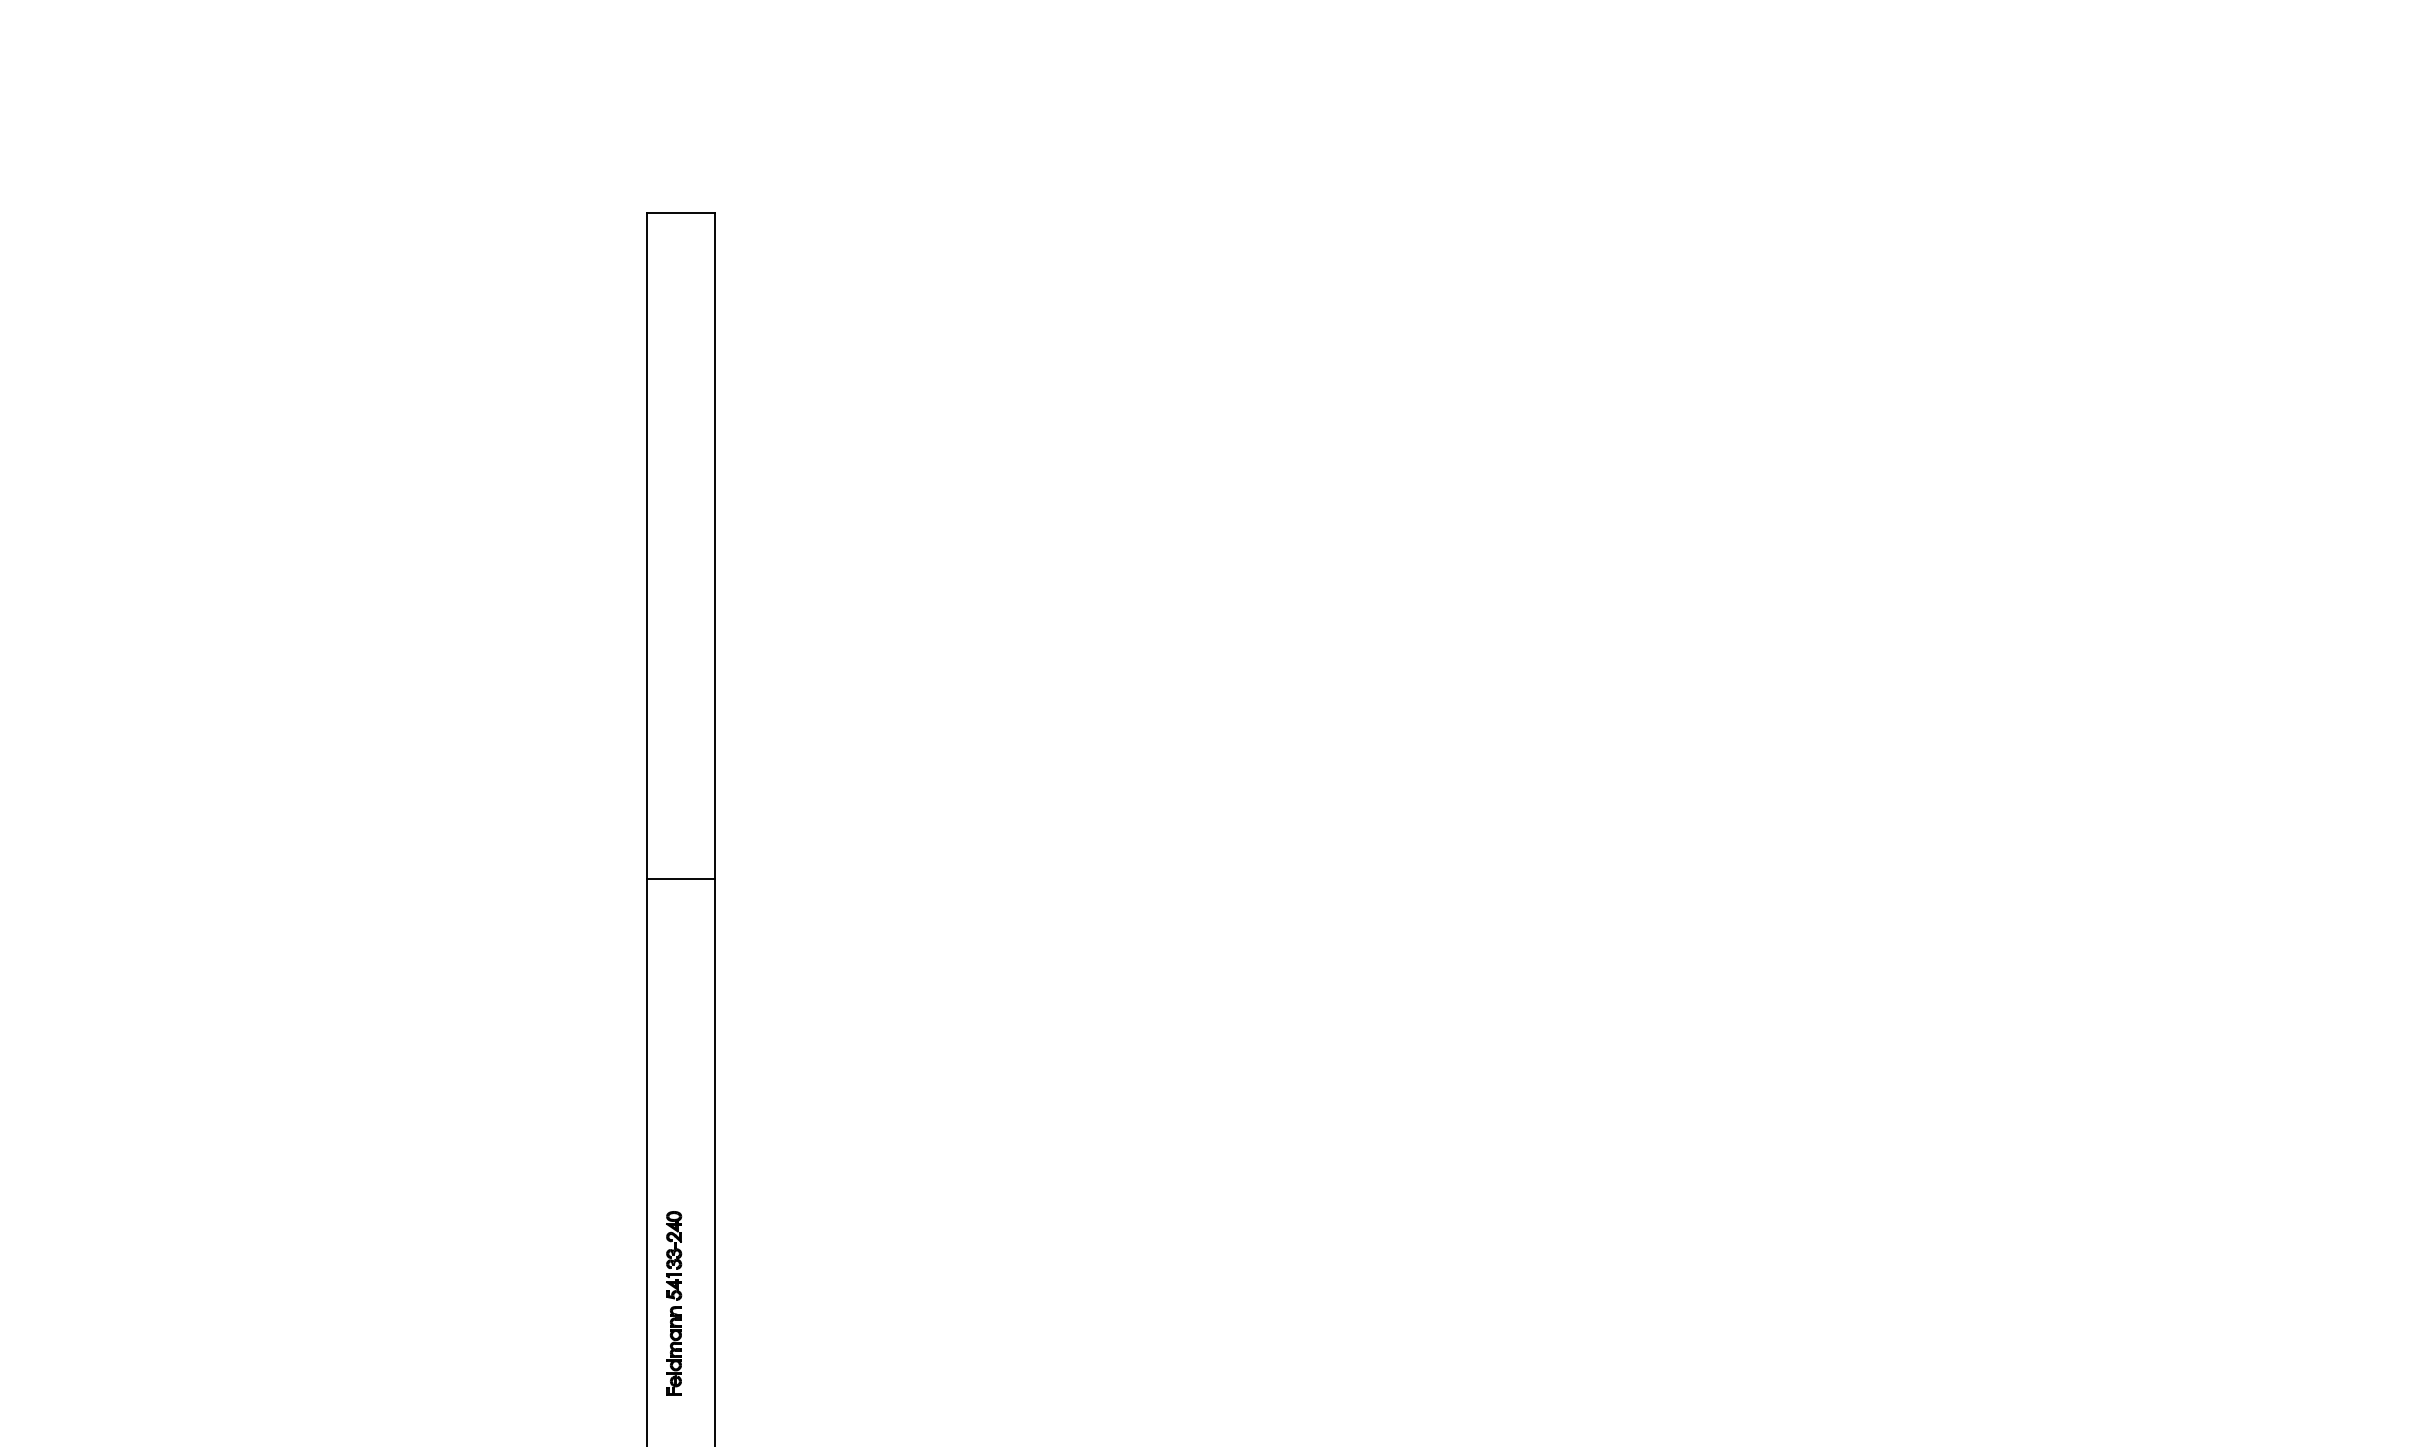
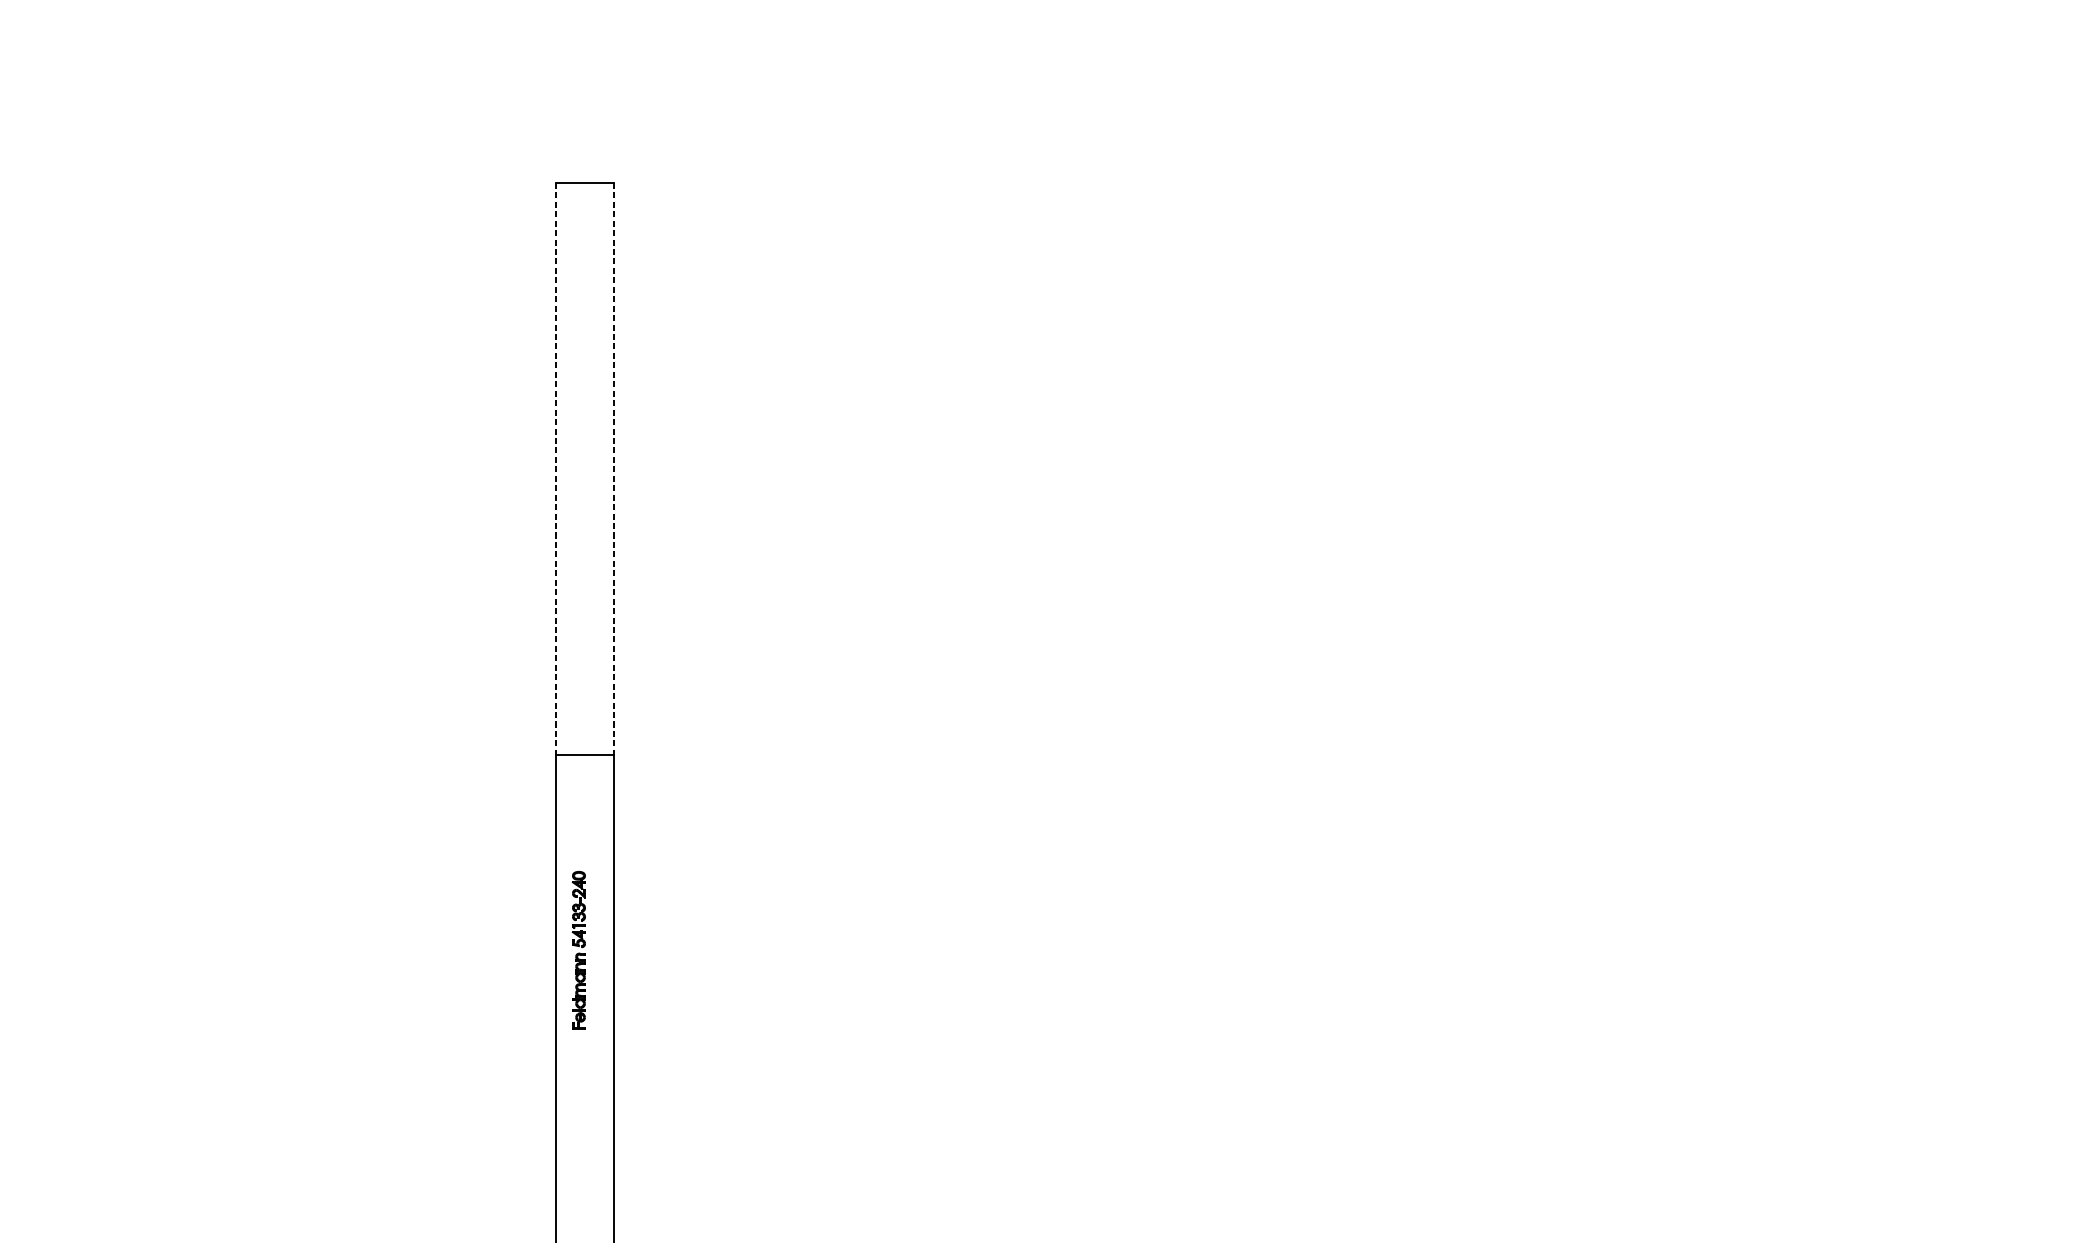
line: (646, 546) -> (555, 469), solid -> dashed
line: (714, 546) -> (613, 469), solid -> dashed
part: (674, 1303) -> (579, 950), moved

